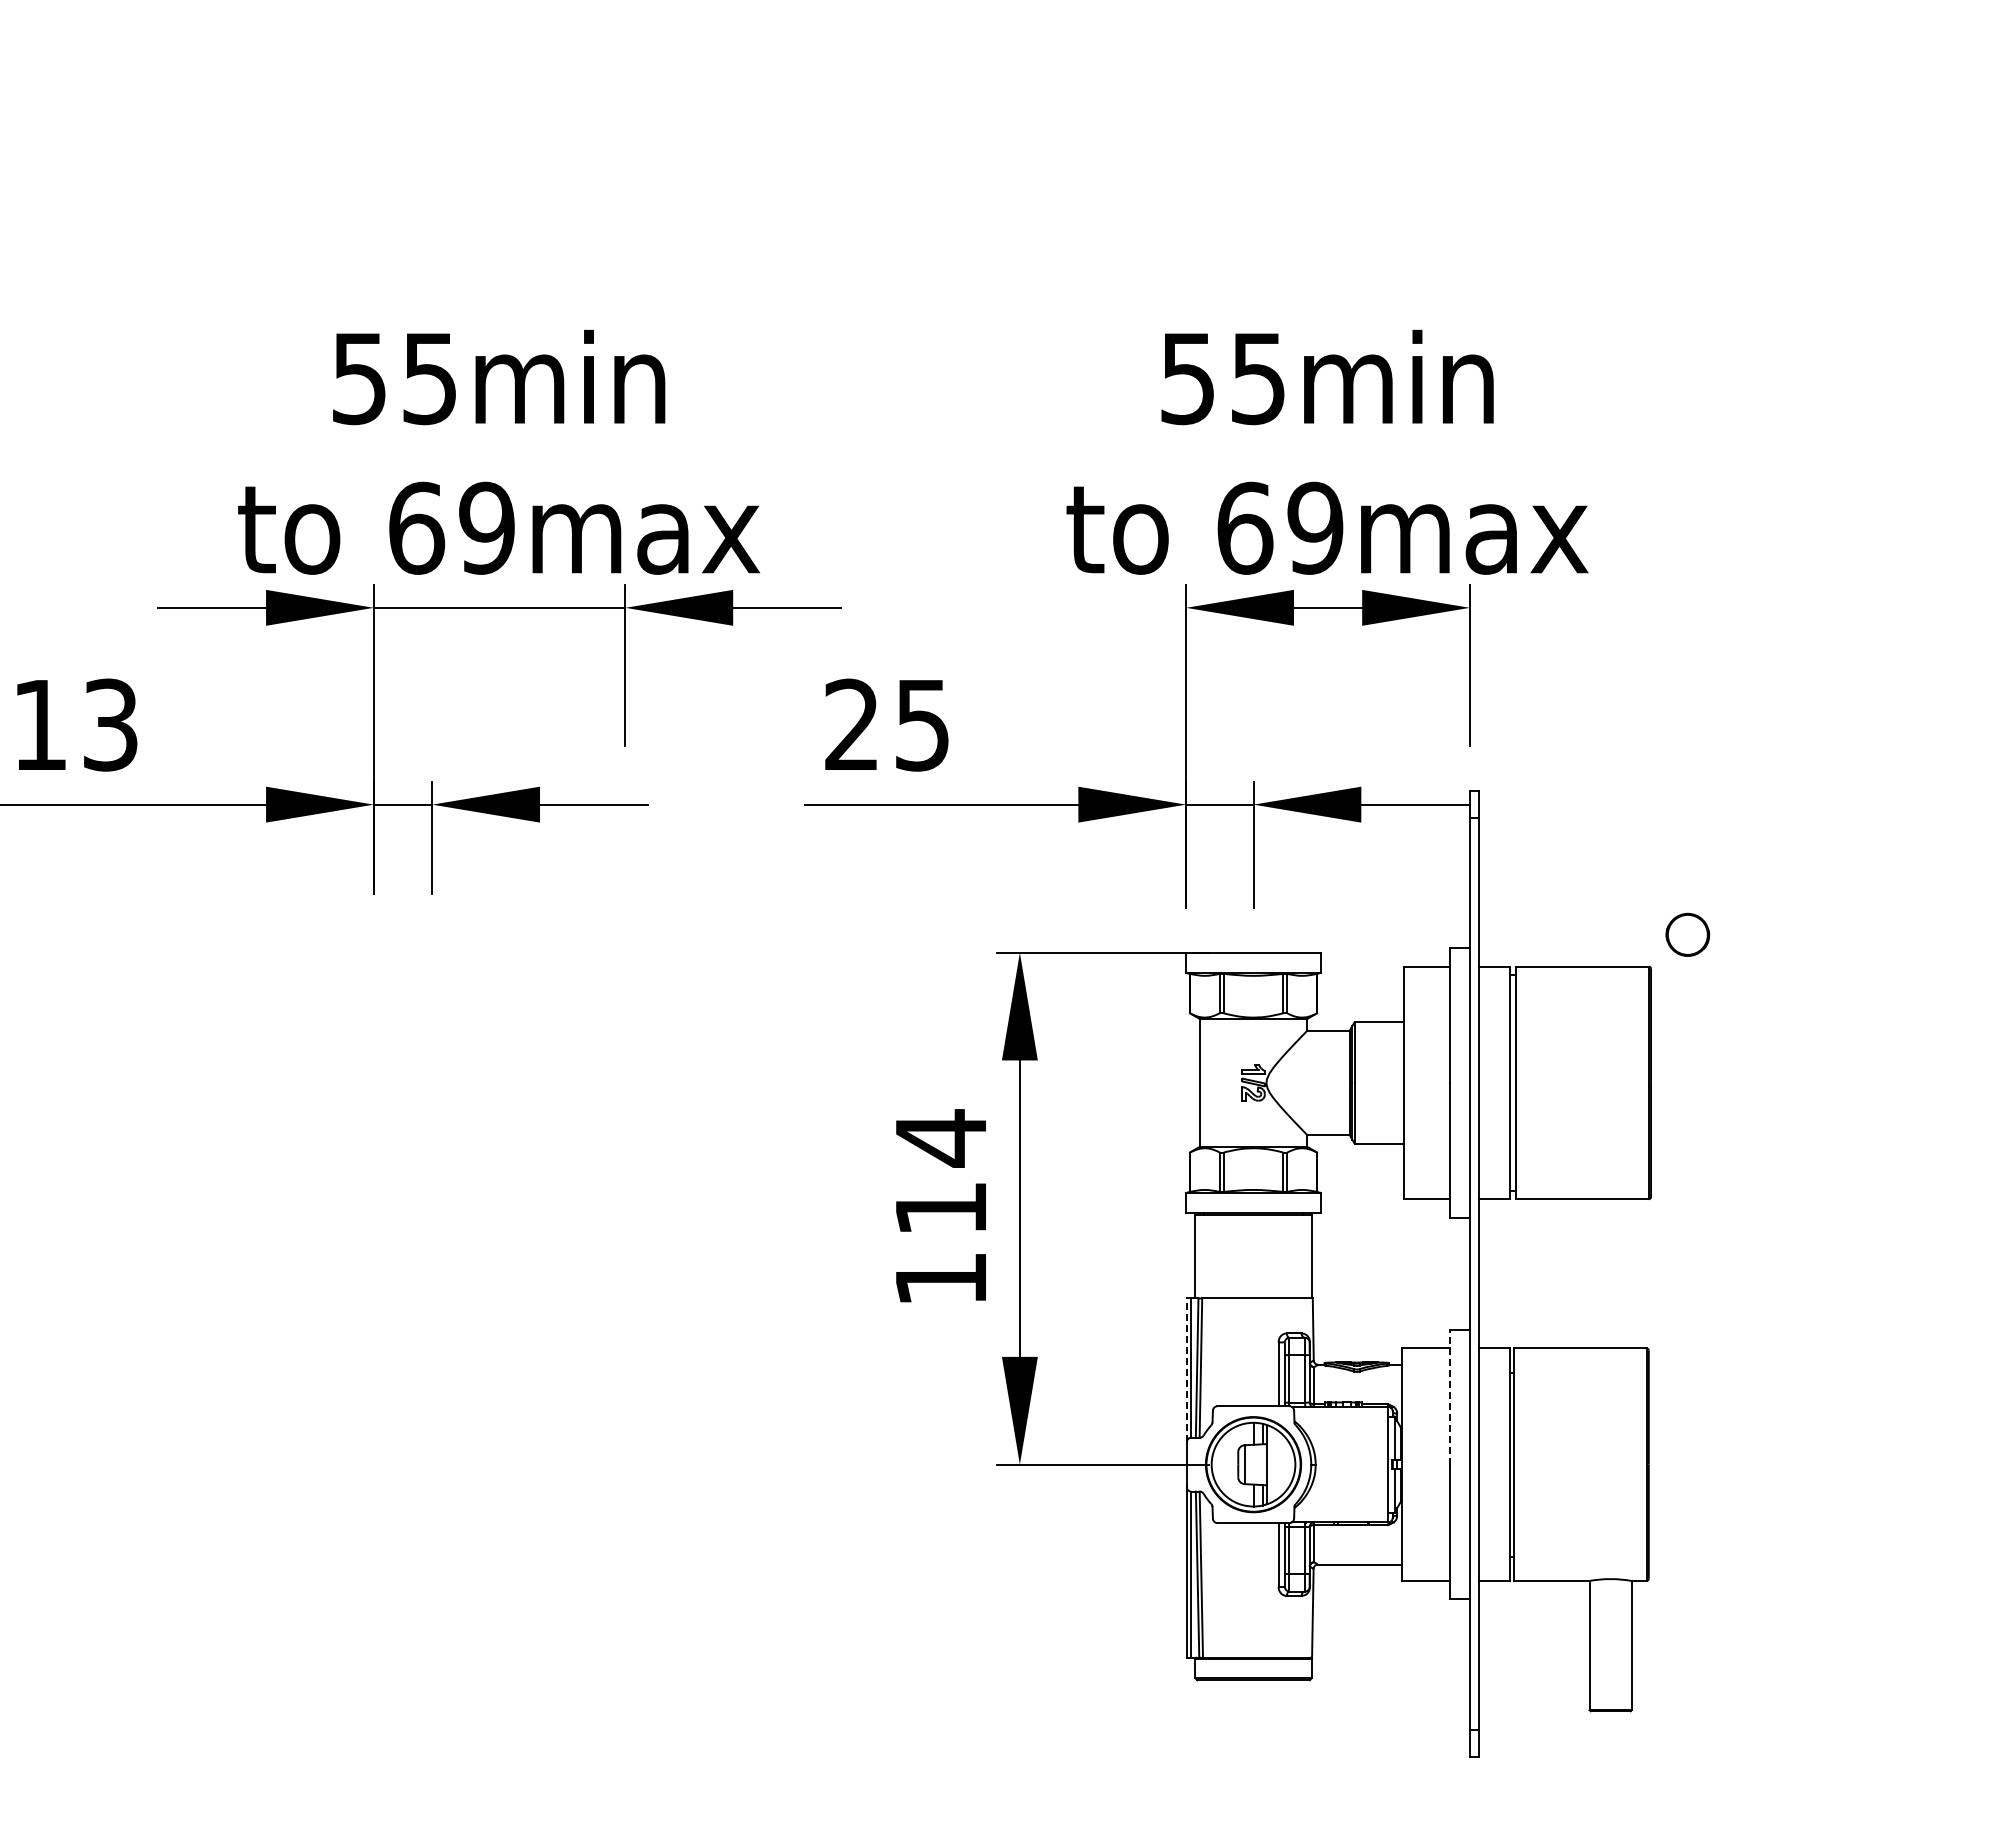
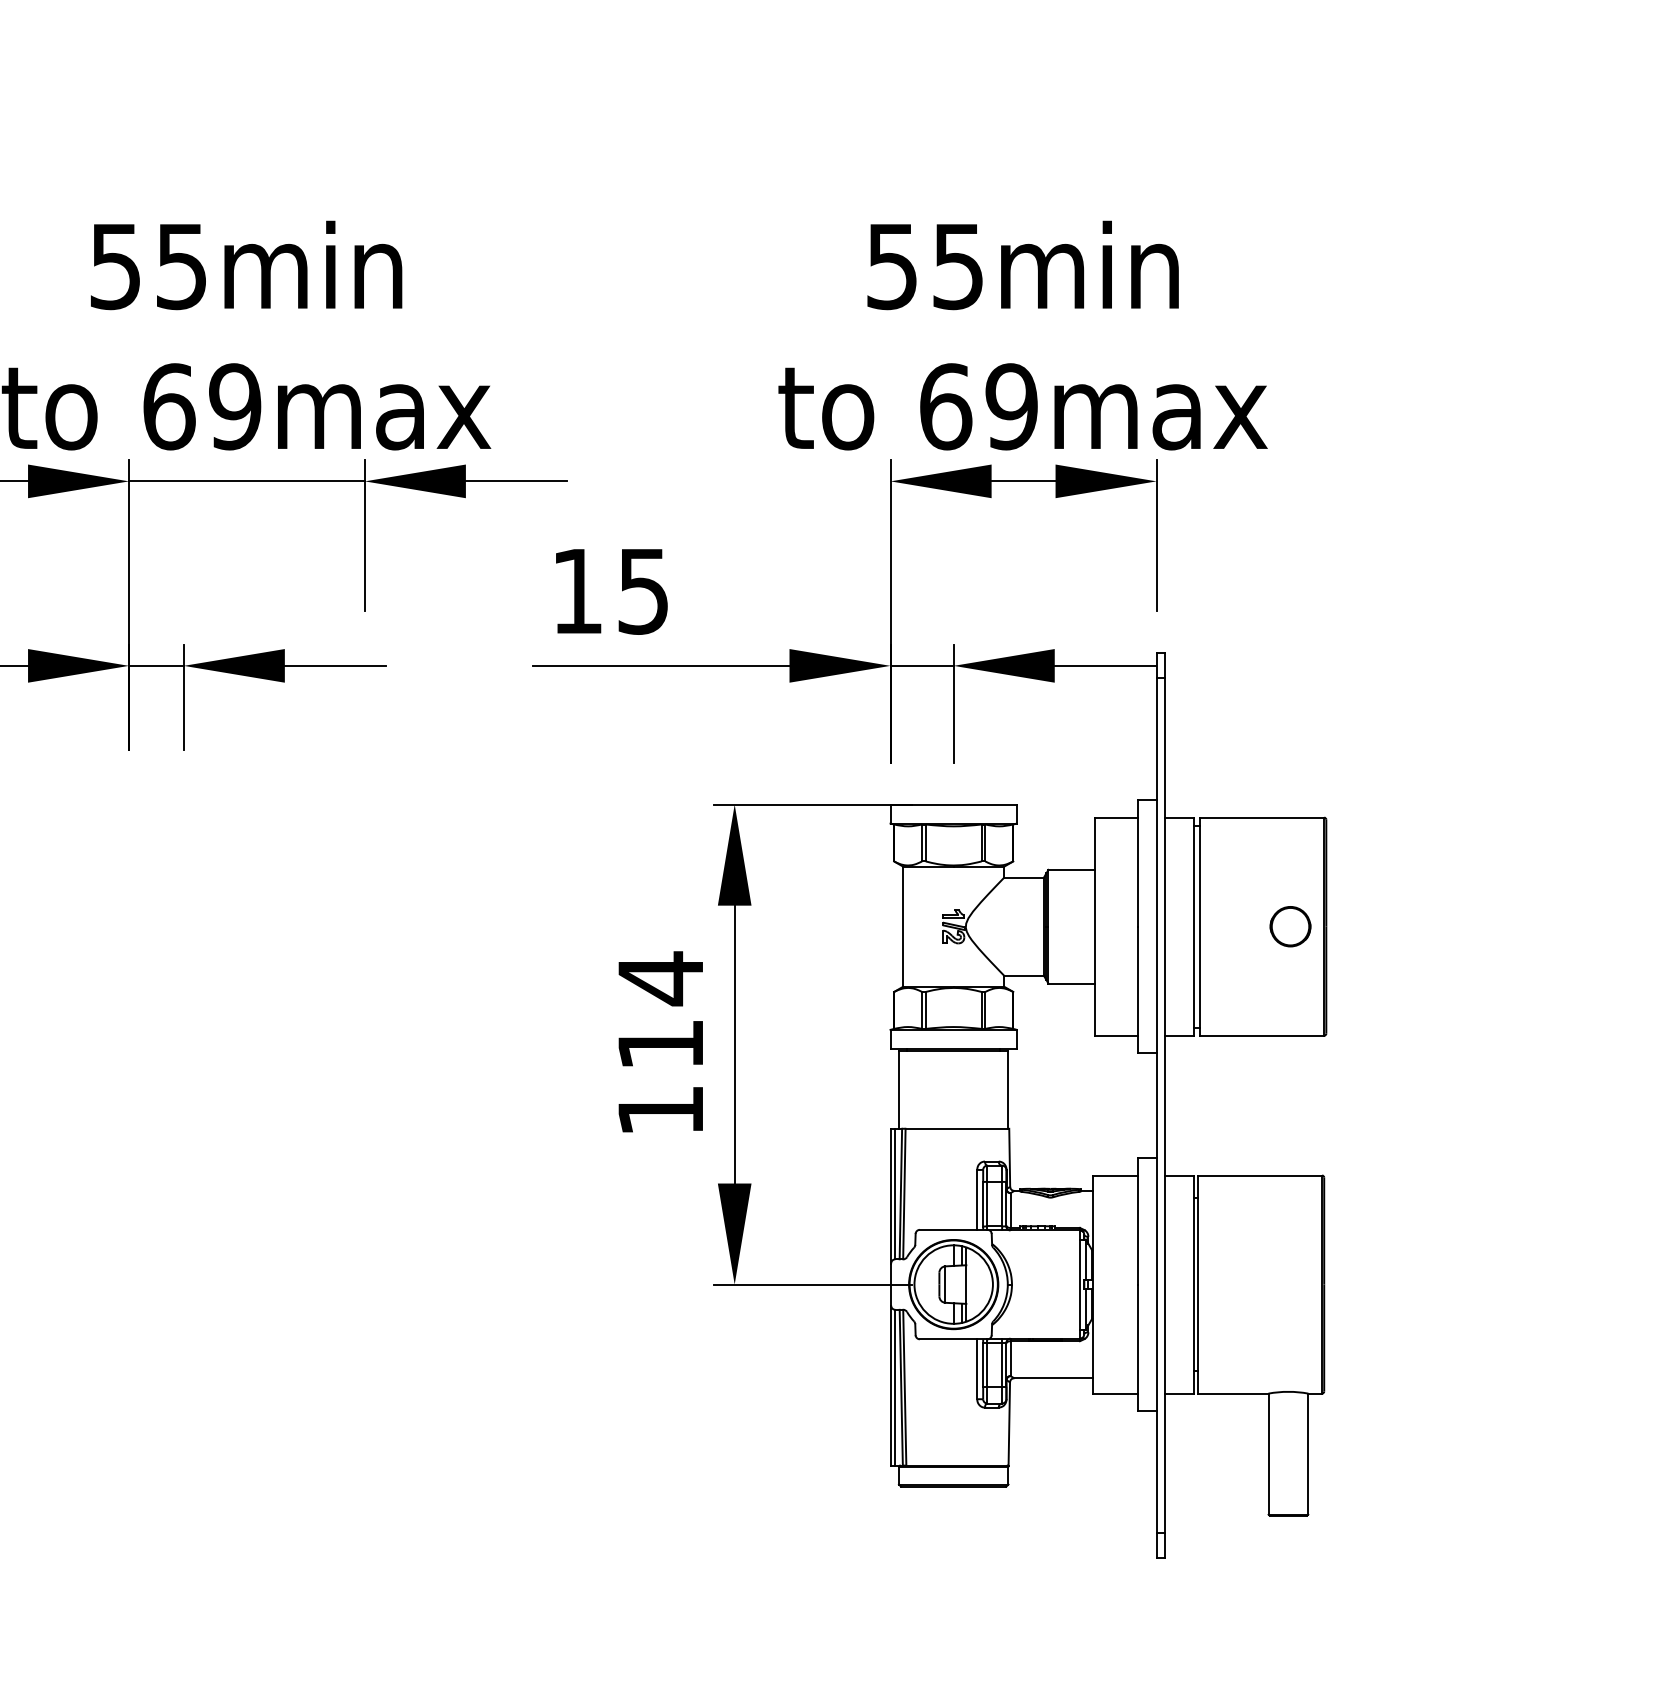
text: (851, 723) -> (576, 589), 25 -> 15
part: (1687, 934) -> (1290, 926), moved
line: (1186, 1370) -> (890, 1196), dashed -> solid
line: (1449, 1396) -> (1137, 1220), dashed -> solid

